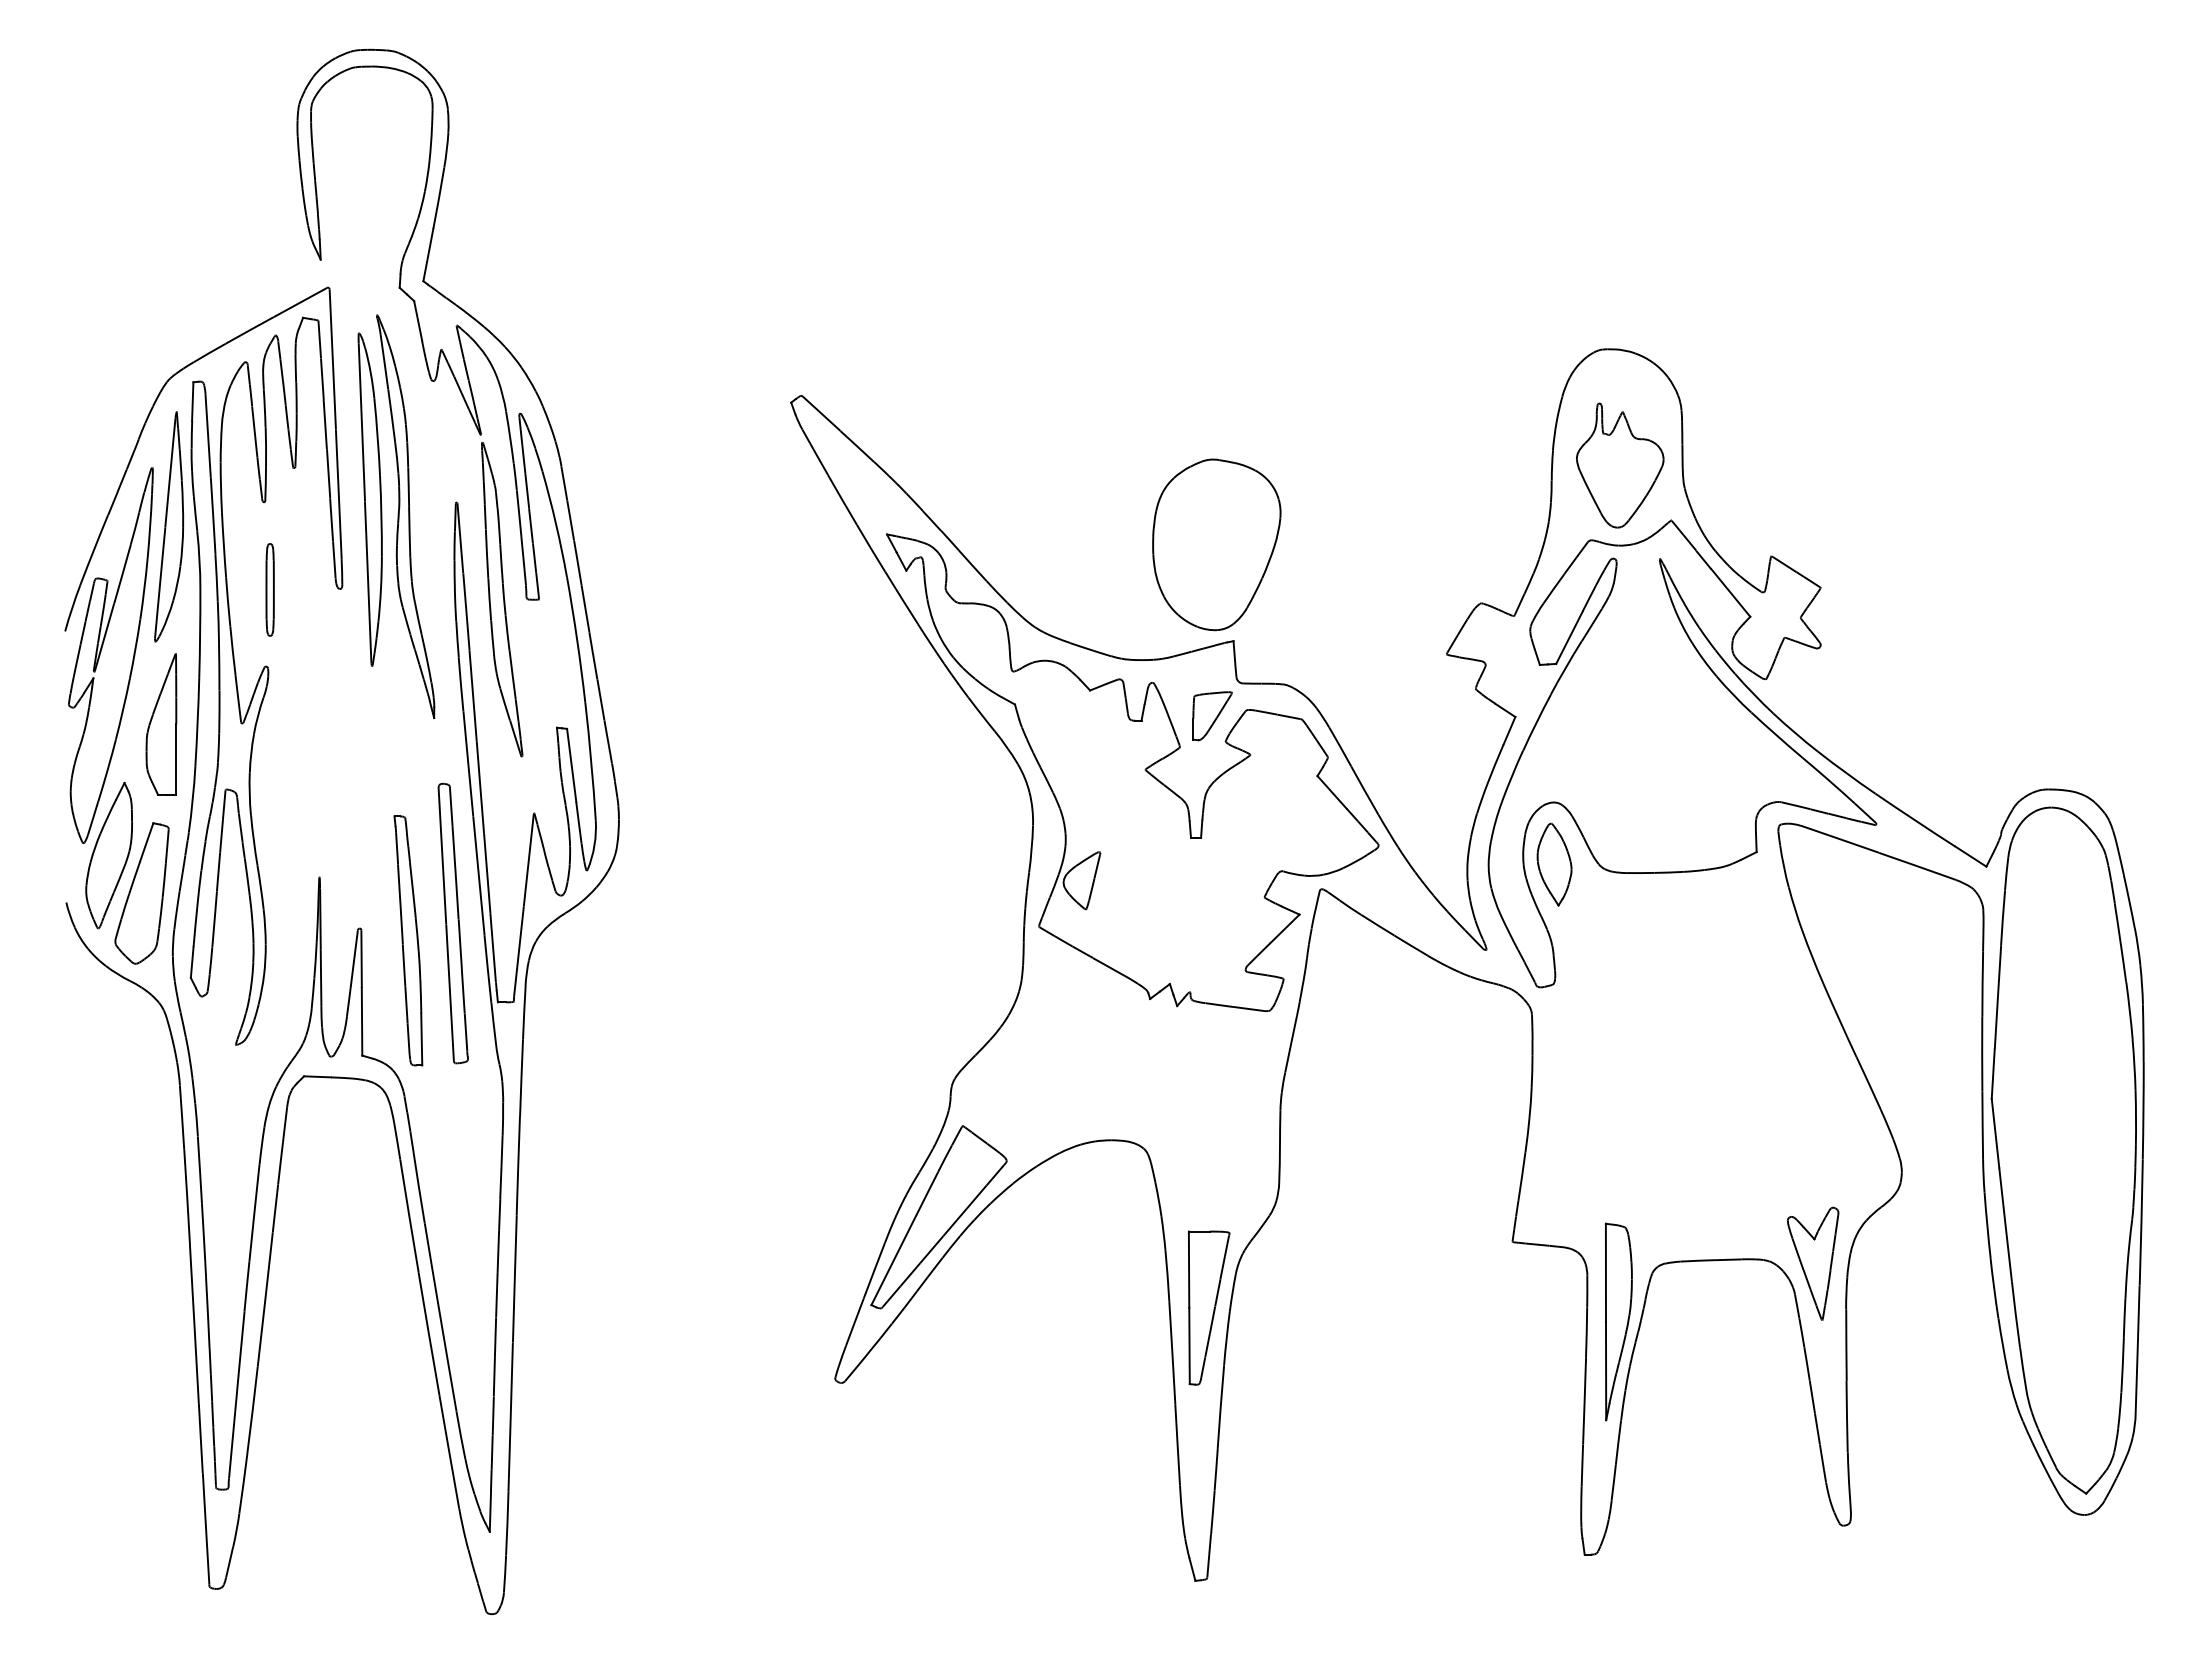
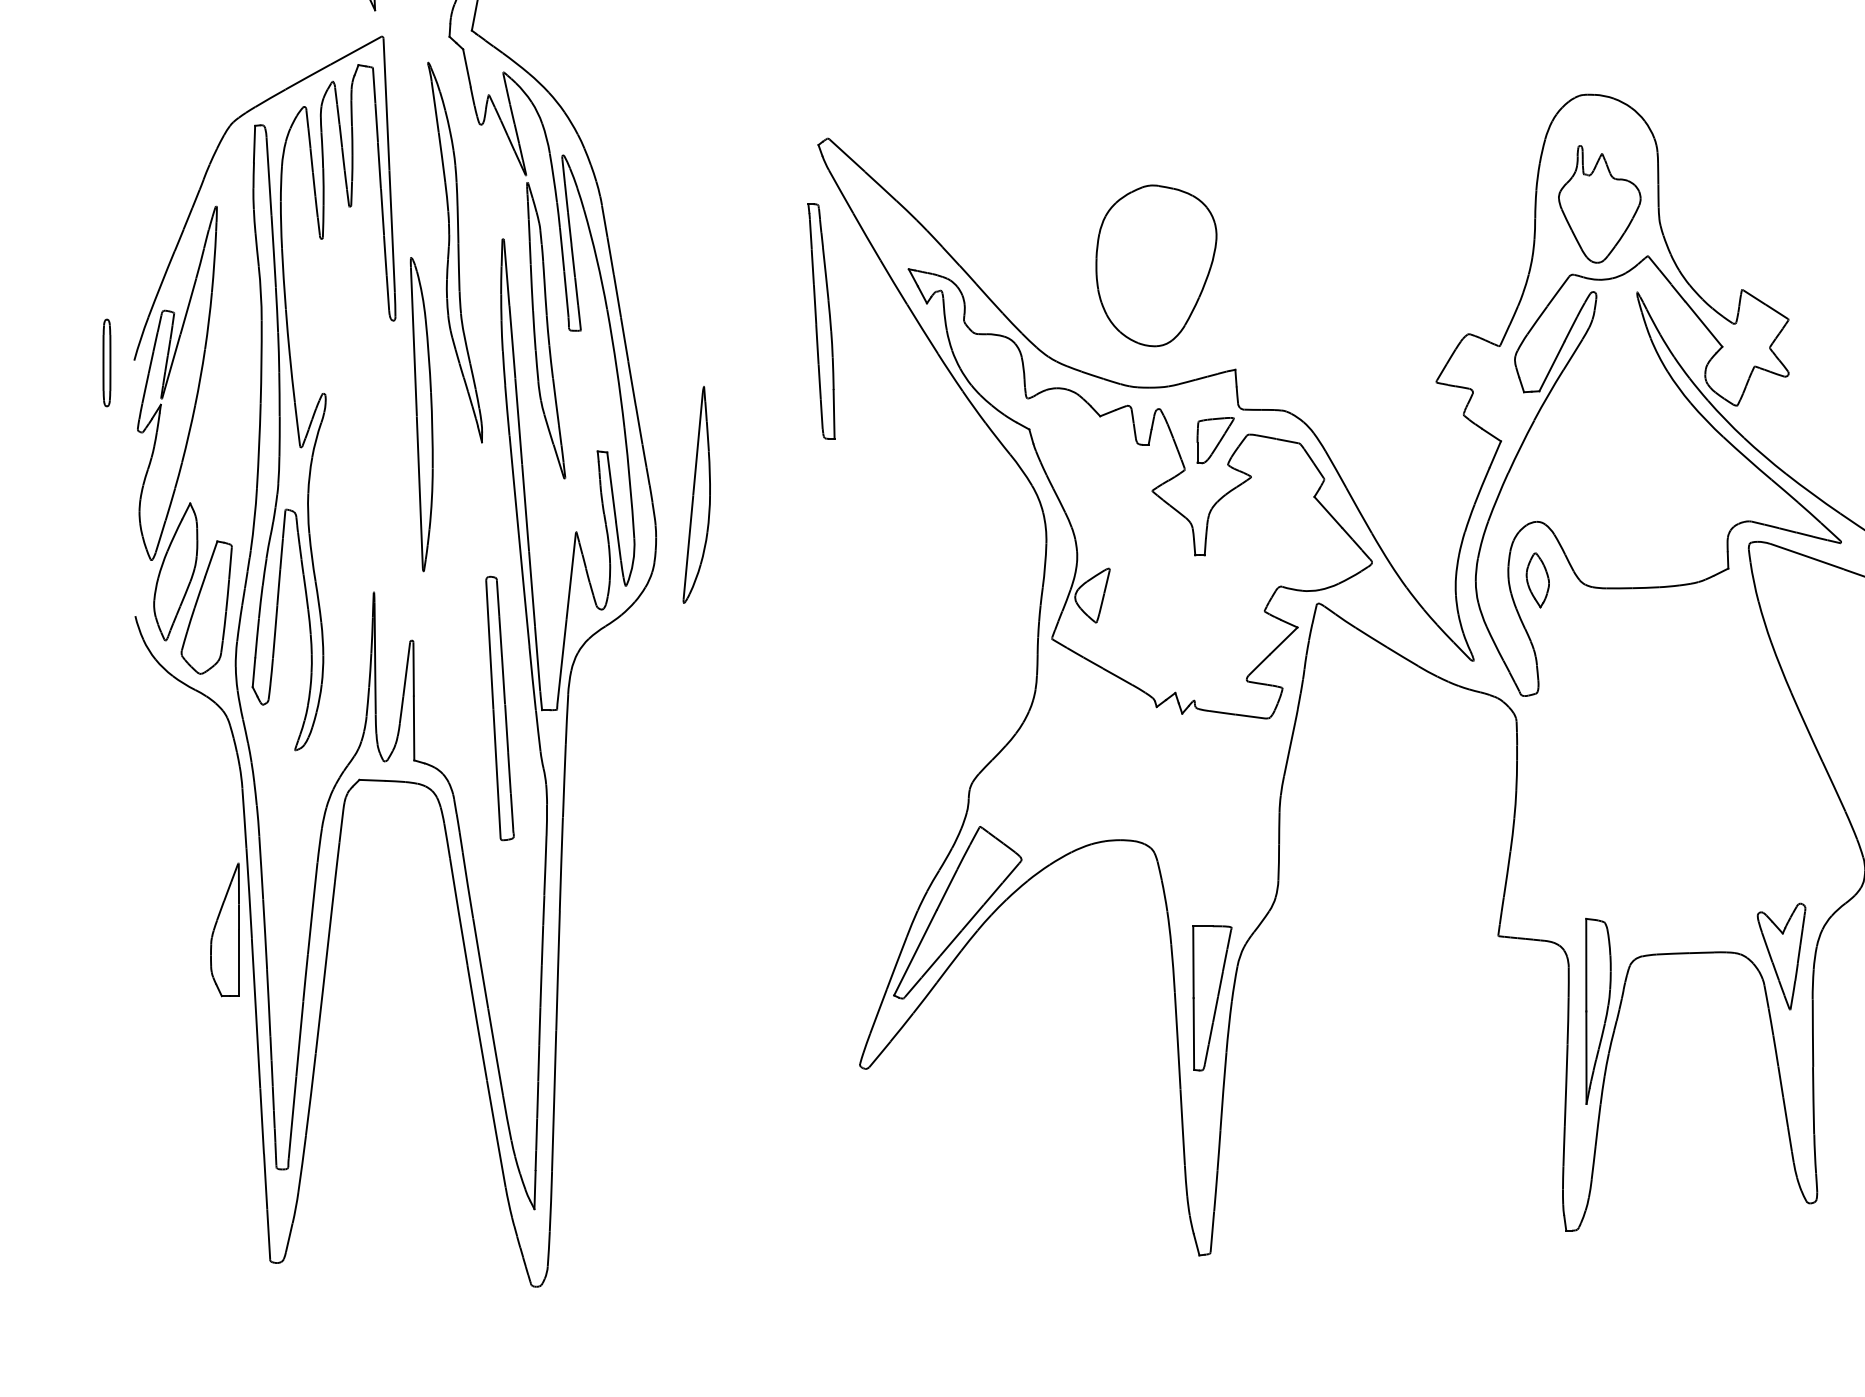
part: (369, 499) -> (421, 414), moved
part: (169, 526) -> (697, 494), moved
part: (1216, 544) -> (1156, 265), moved
part: (269, 589) -> (106, 362), moved
part: (161, 724) -> (225, 929), moved
part: (1554, 864) -> (1537, 580), size x0.7
part: (452, 923) -> (499, 708), moved
part: (408, 940) -> (821, 321), moved

